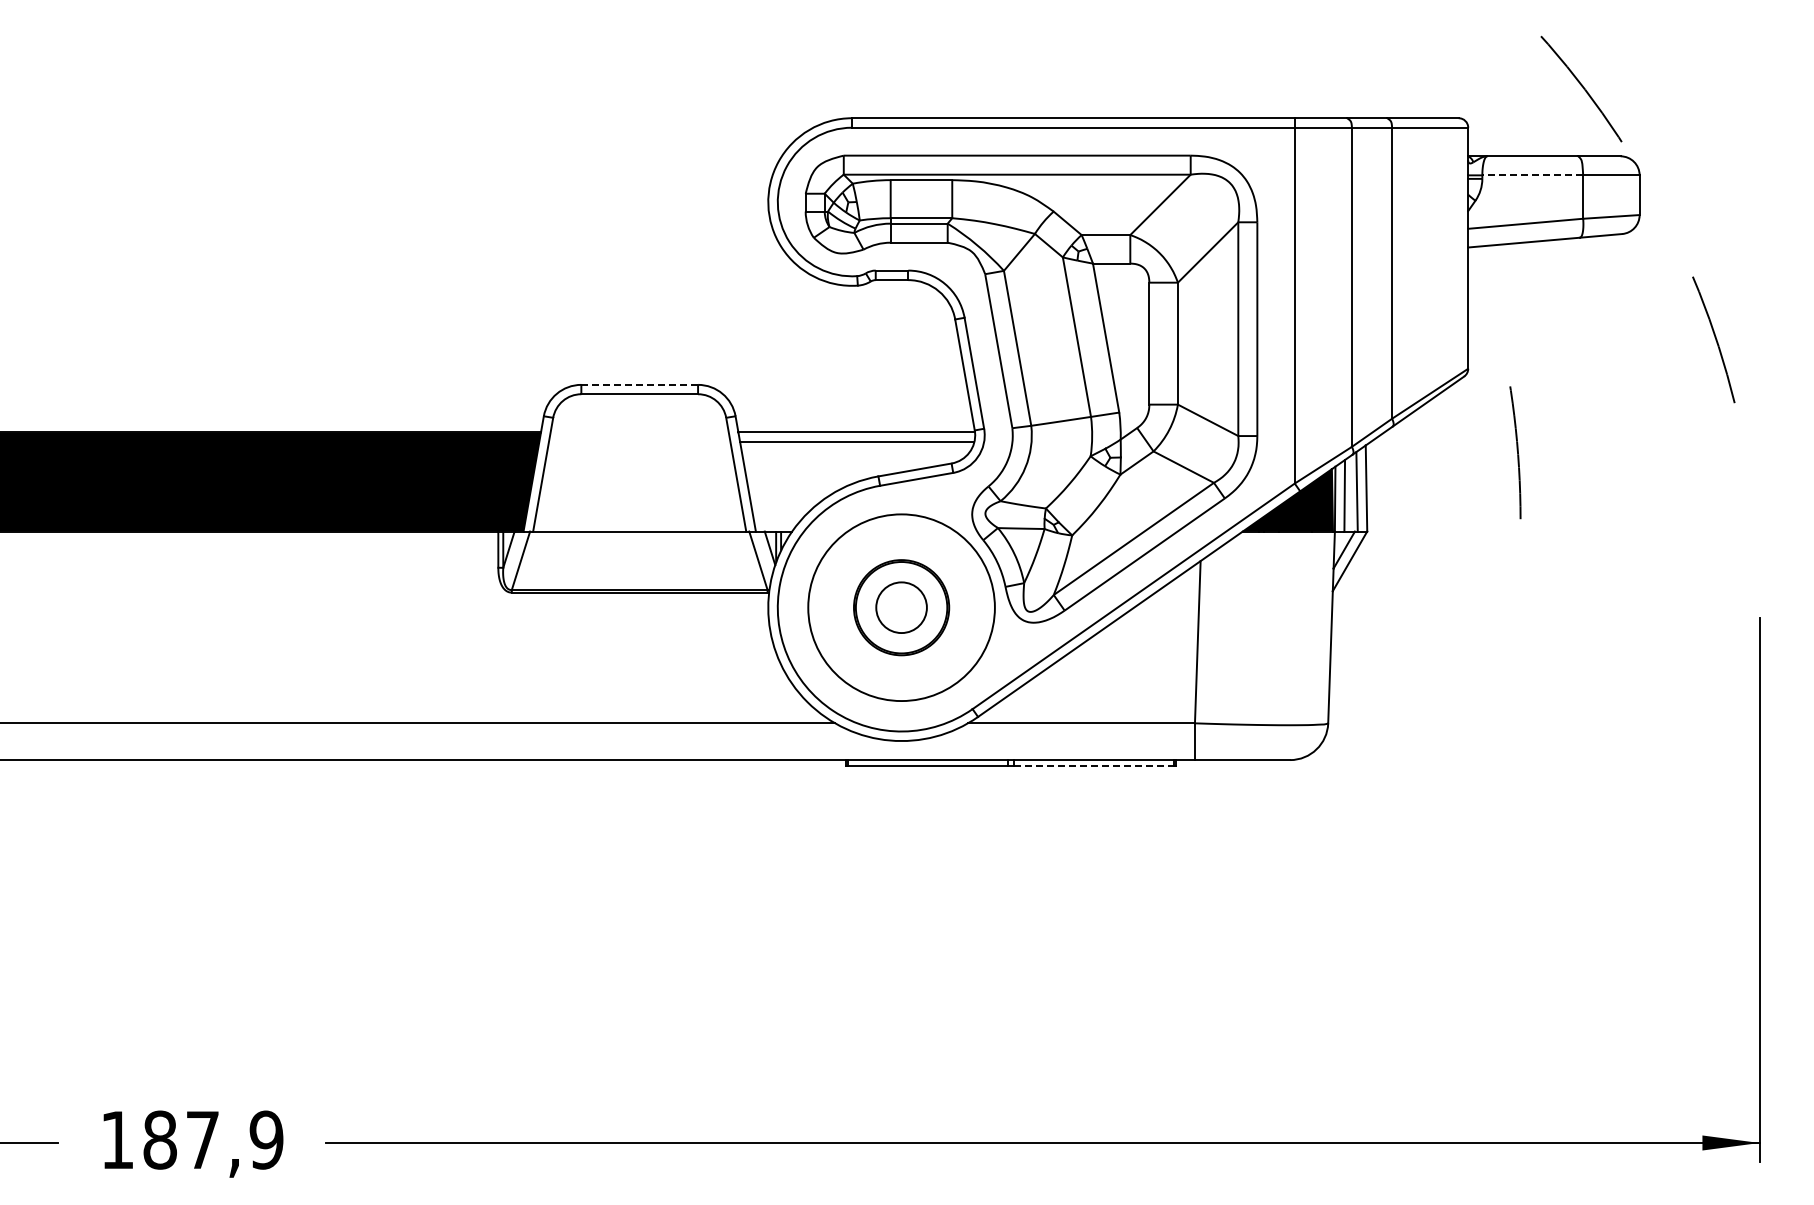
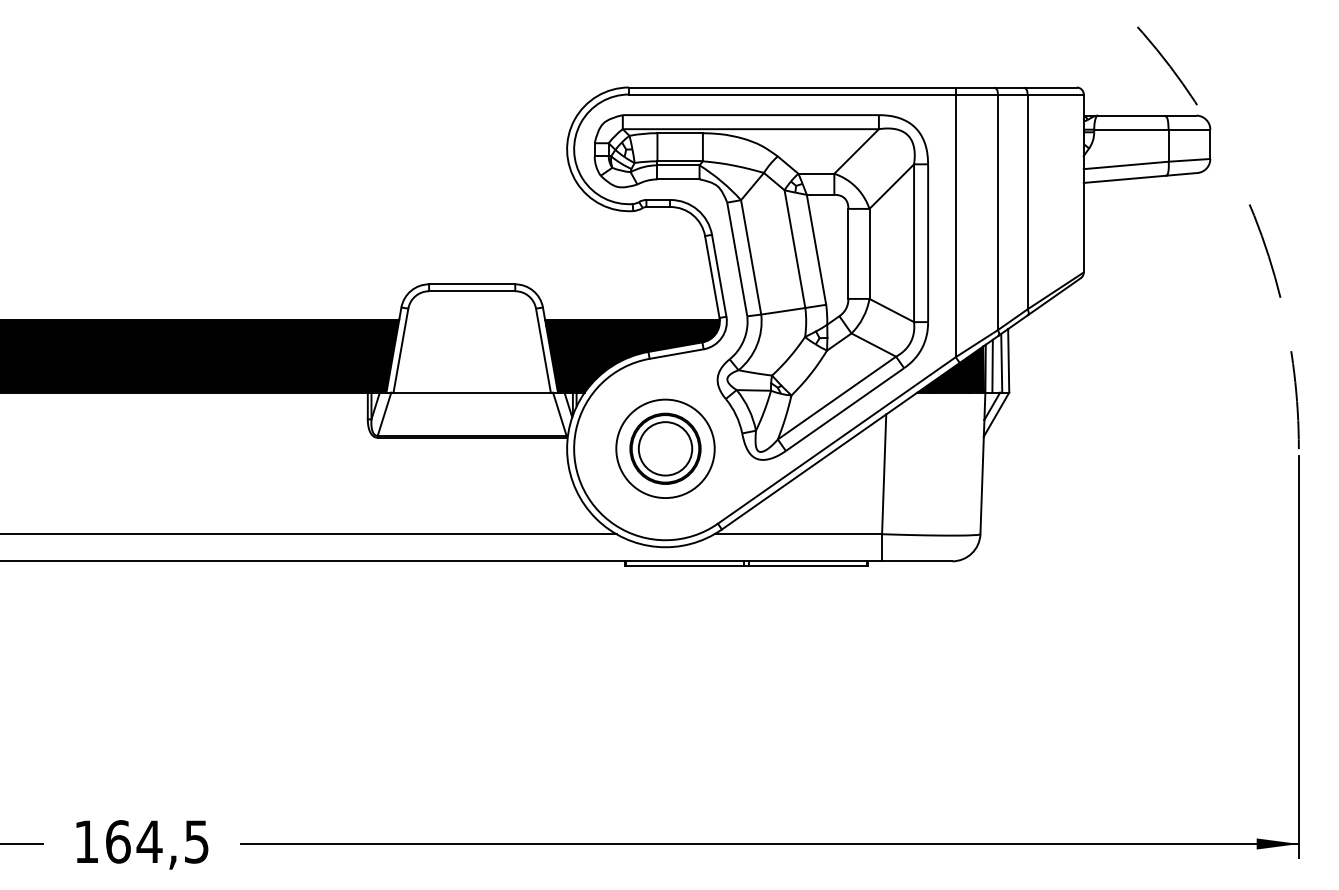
line: (1532, 175) -> (1131, 129), dashed -> solid
line: (639, 384) -> (472, 284), dashed -> solid
arc: (1517, 452) -> (1296, 399), moved
fill: (856, 481) -> (632, 355), added
circle: (901, 607) -> (665, 448), size x0.71
circle: (901, 607) -> (665, 448), size x1.43
line: (1094, 765) -> (807, 565), dashed -> solid
text: (213, 1139) -> (157, 841), 187,9 -> 164,5

